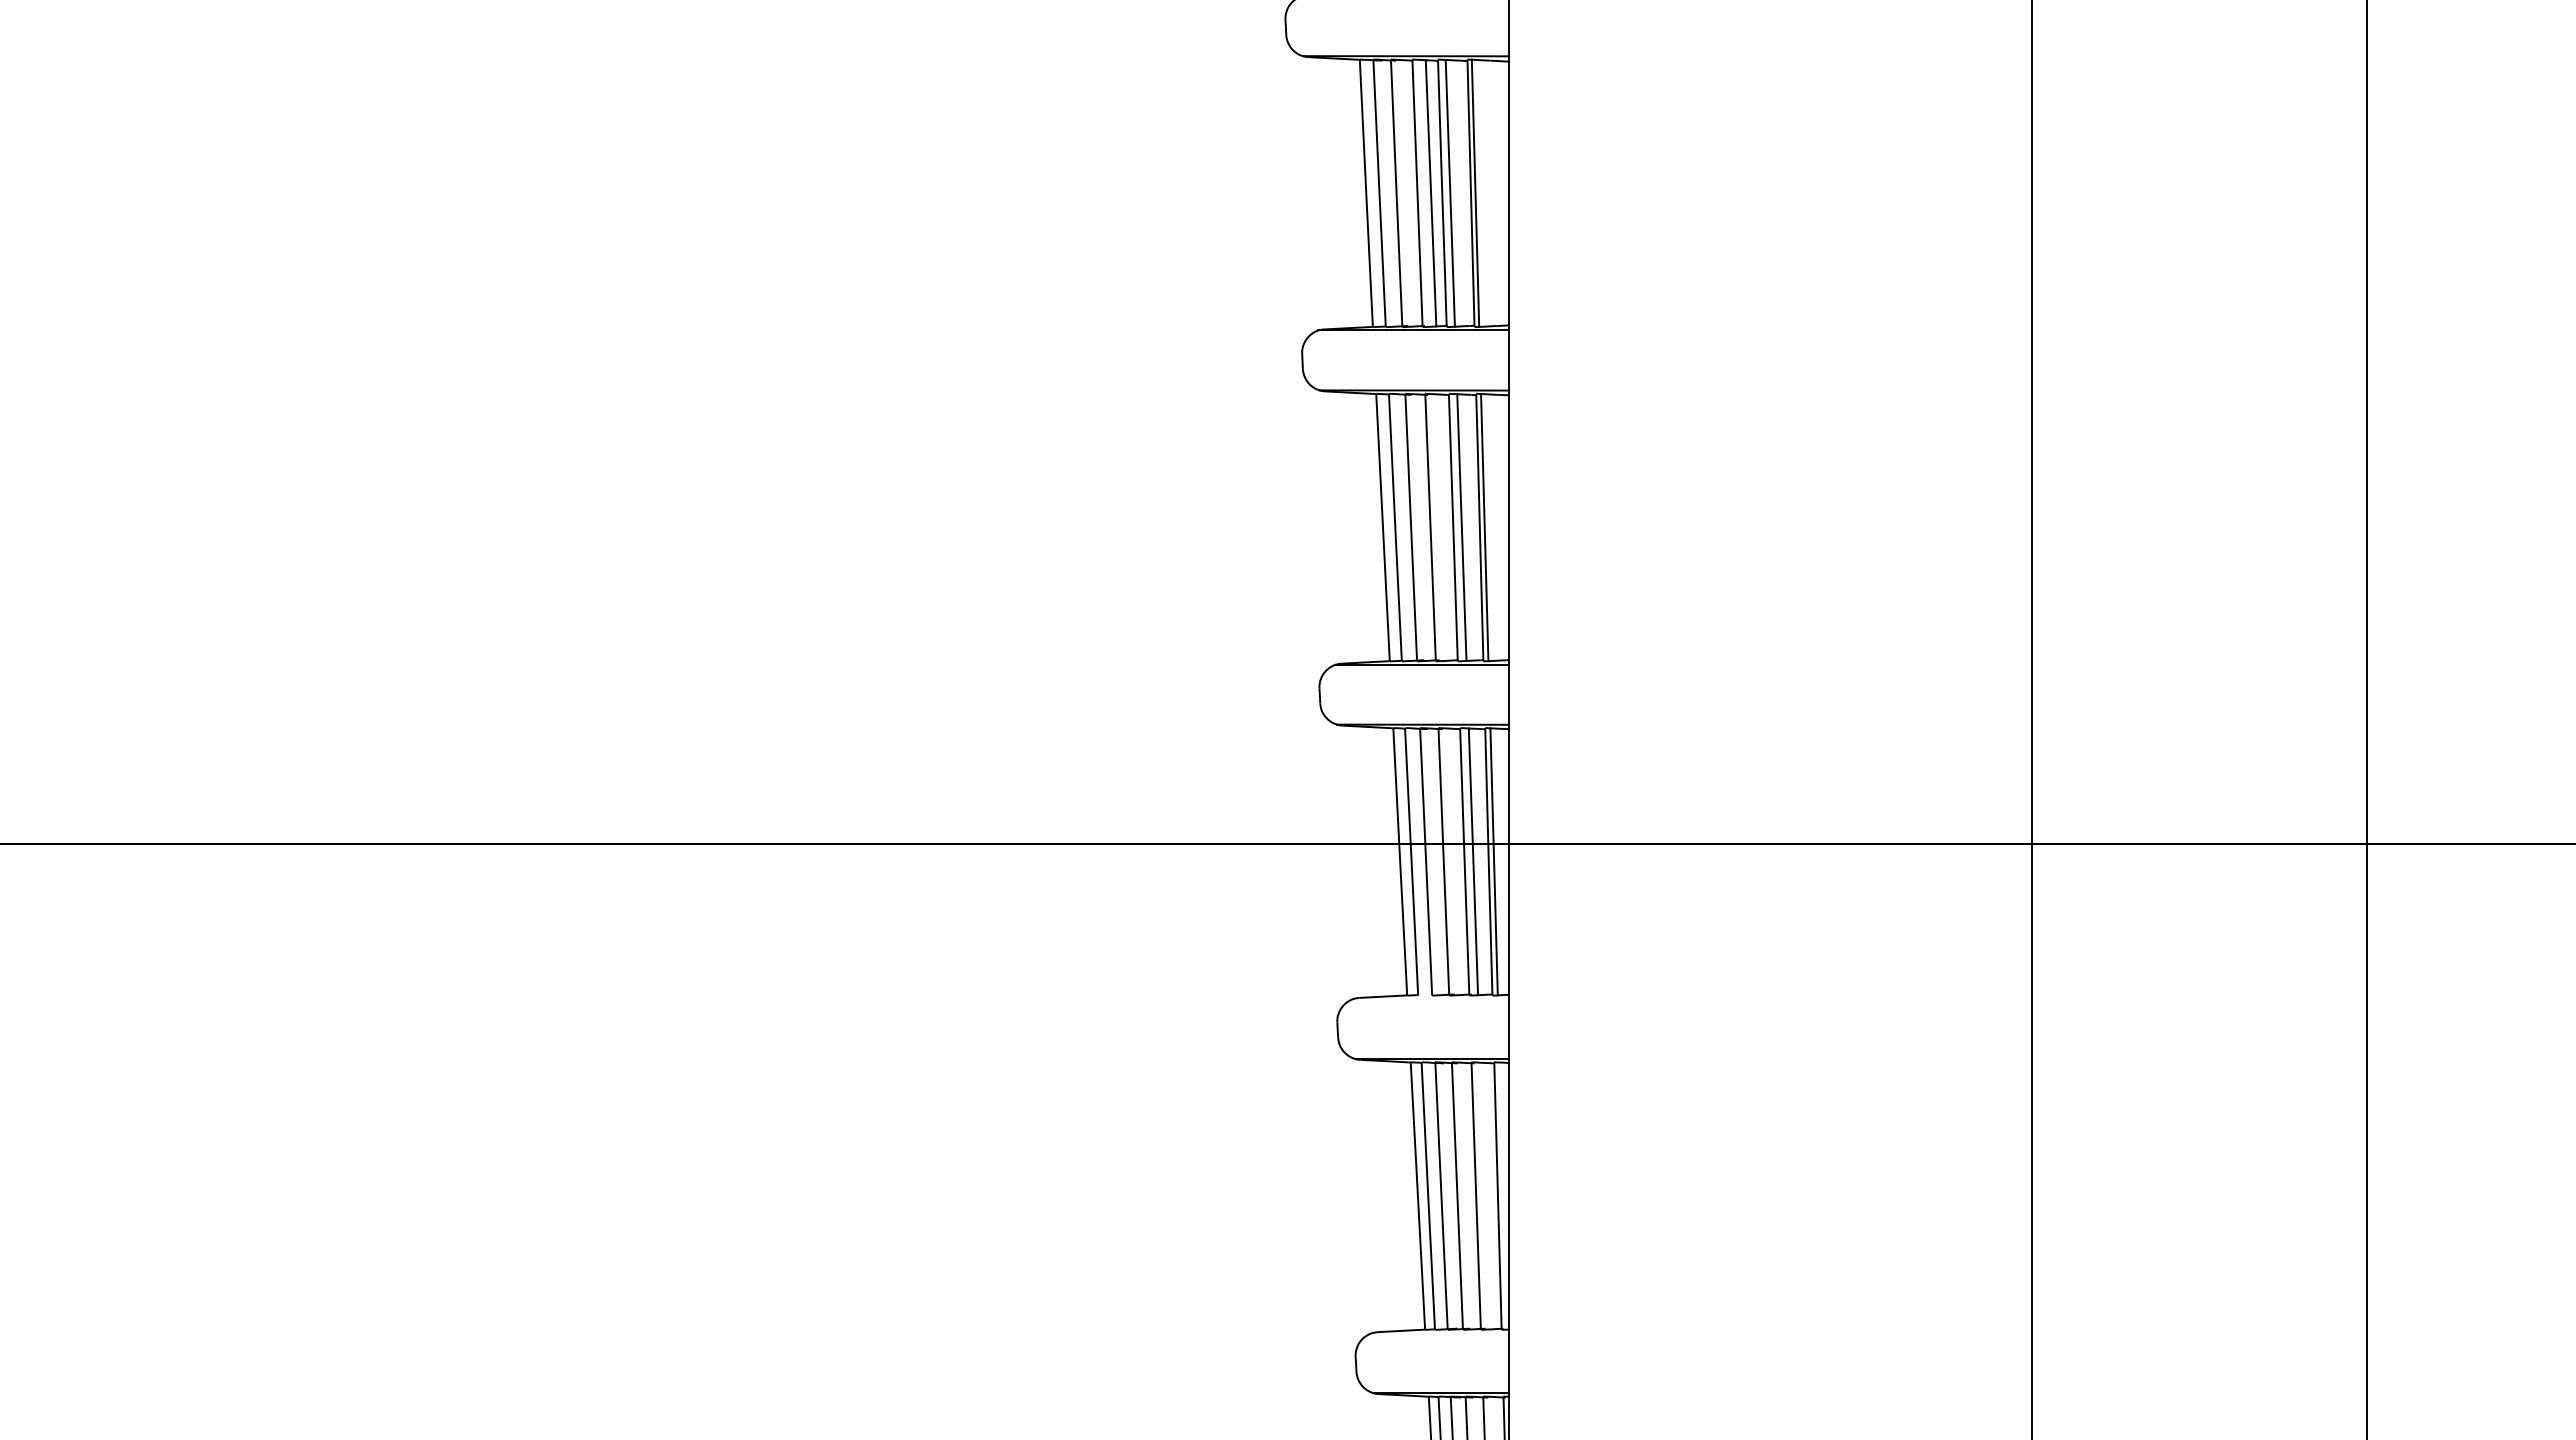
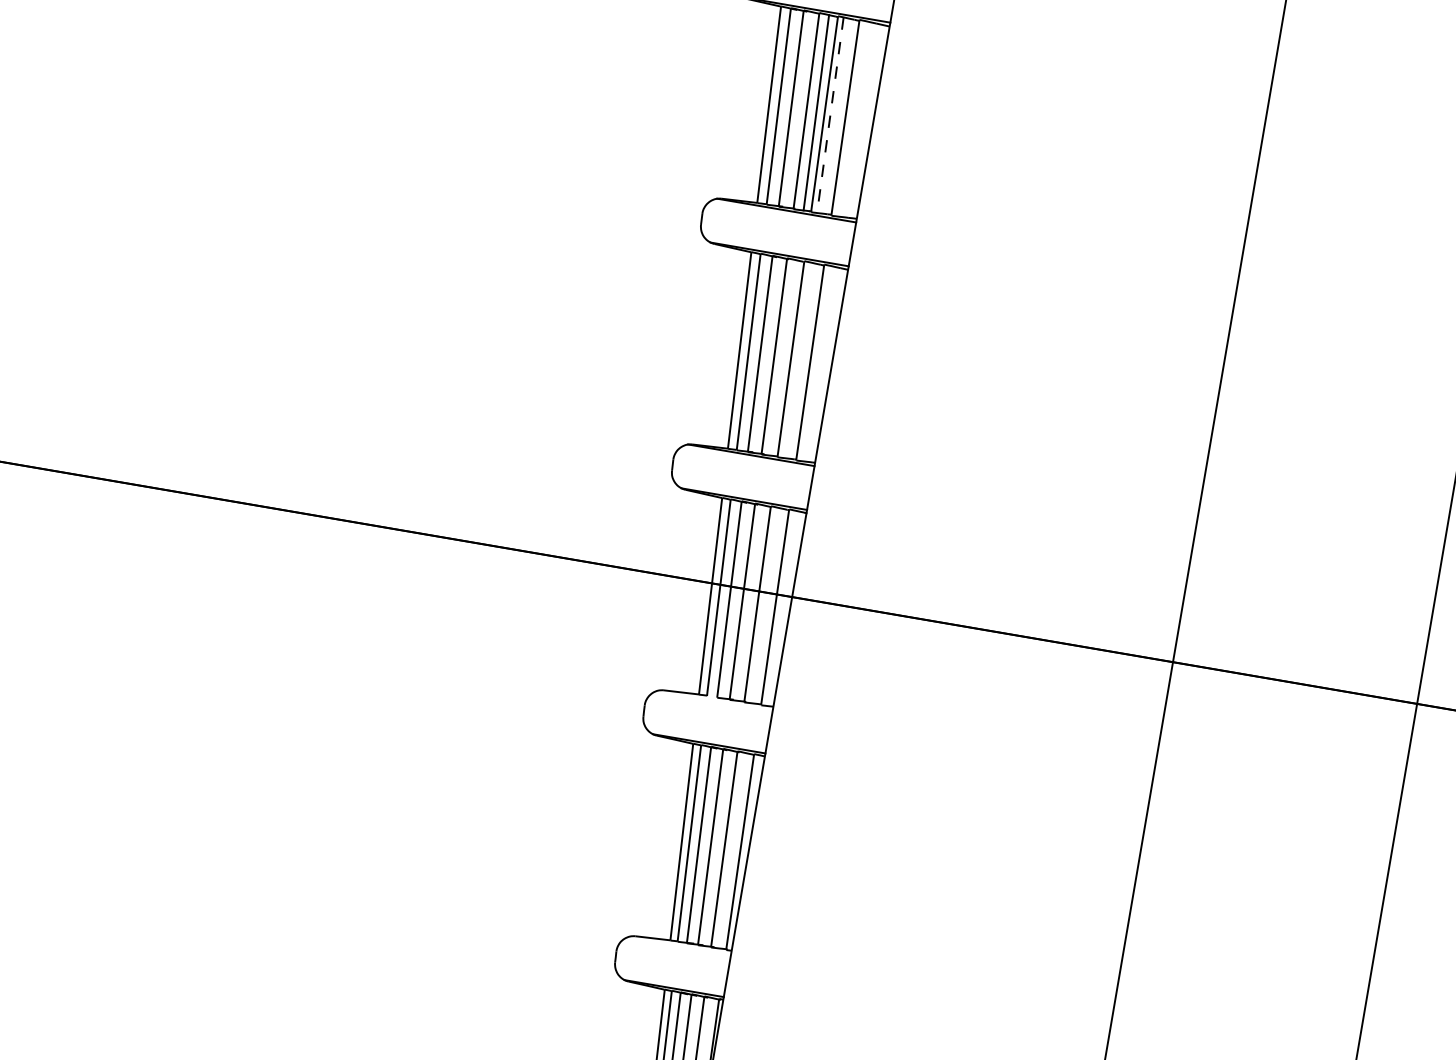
line: (1475, 192) -> (848, 117), removed
line: (1450, 193) -> (830, 115), solid -> dashed
line: (1461, 527) -> (796, 360), removed
line: (1484, 527) -> (813, 363), removed
line: (1473, 861) -> (764, 605), removed
line: (1493, 861) -> (778, 607), removed

